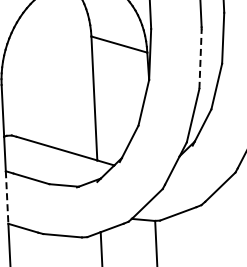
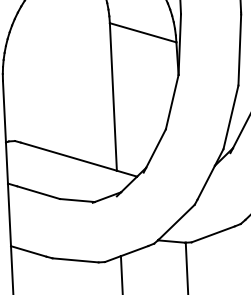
line: (200, 59) -> (239, 50), dashed -> solid
line: (7, 198) -> (9, 216), dashed -> solid

